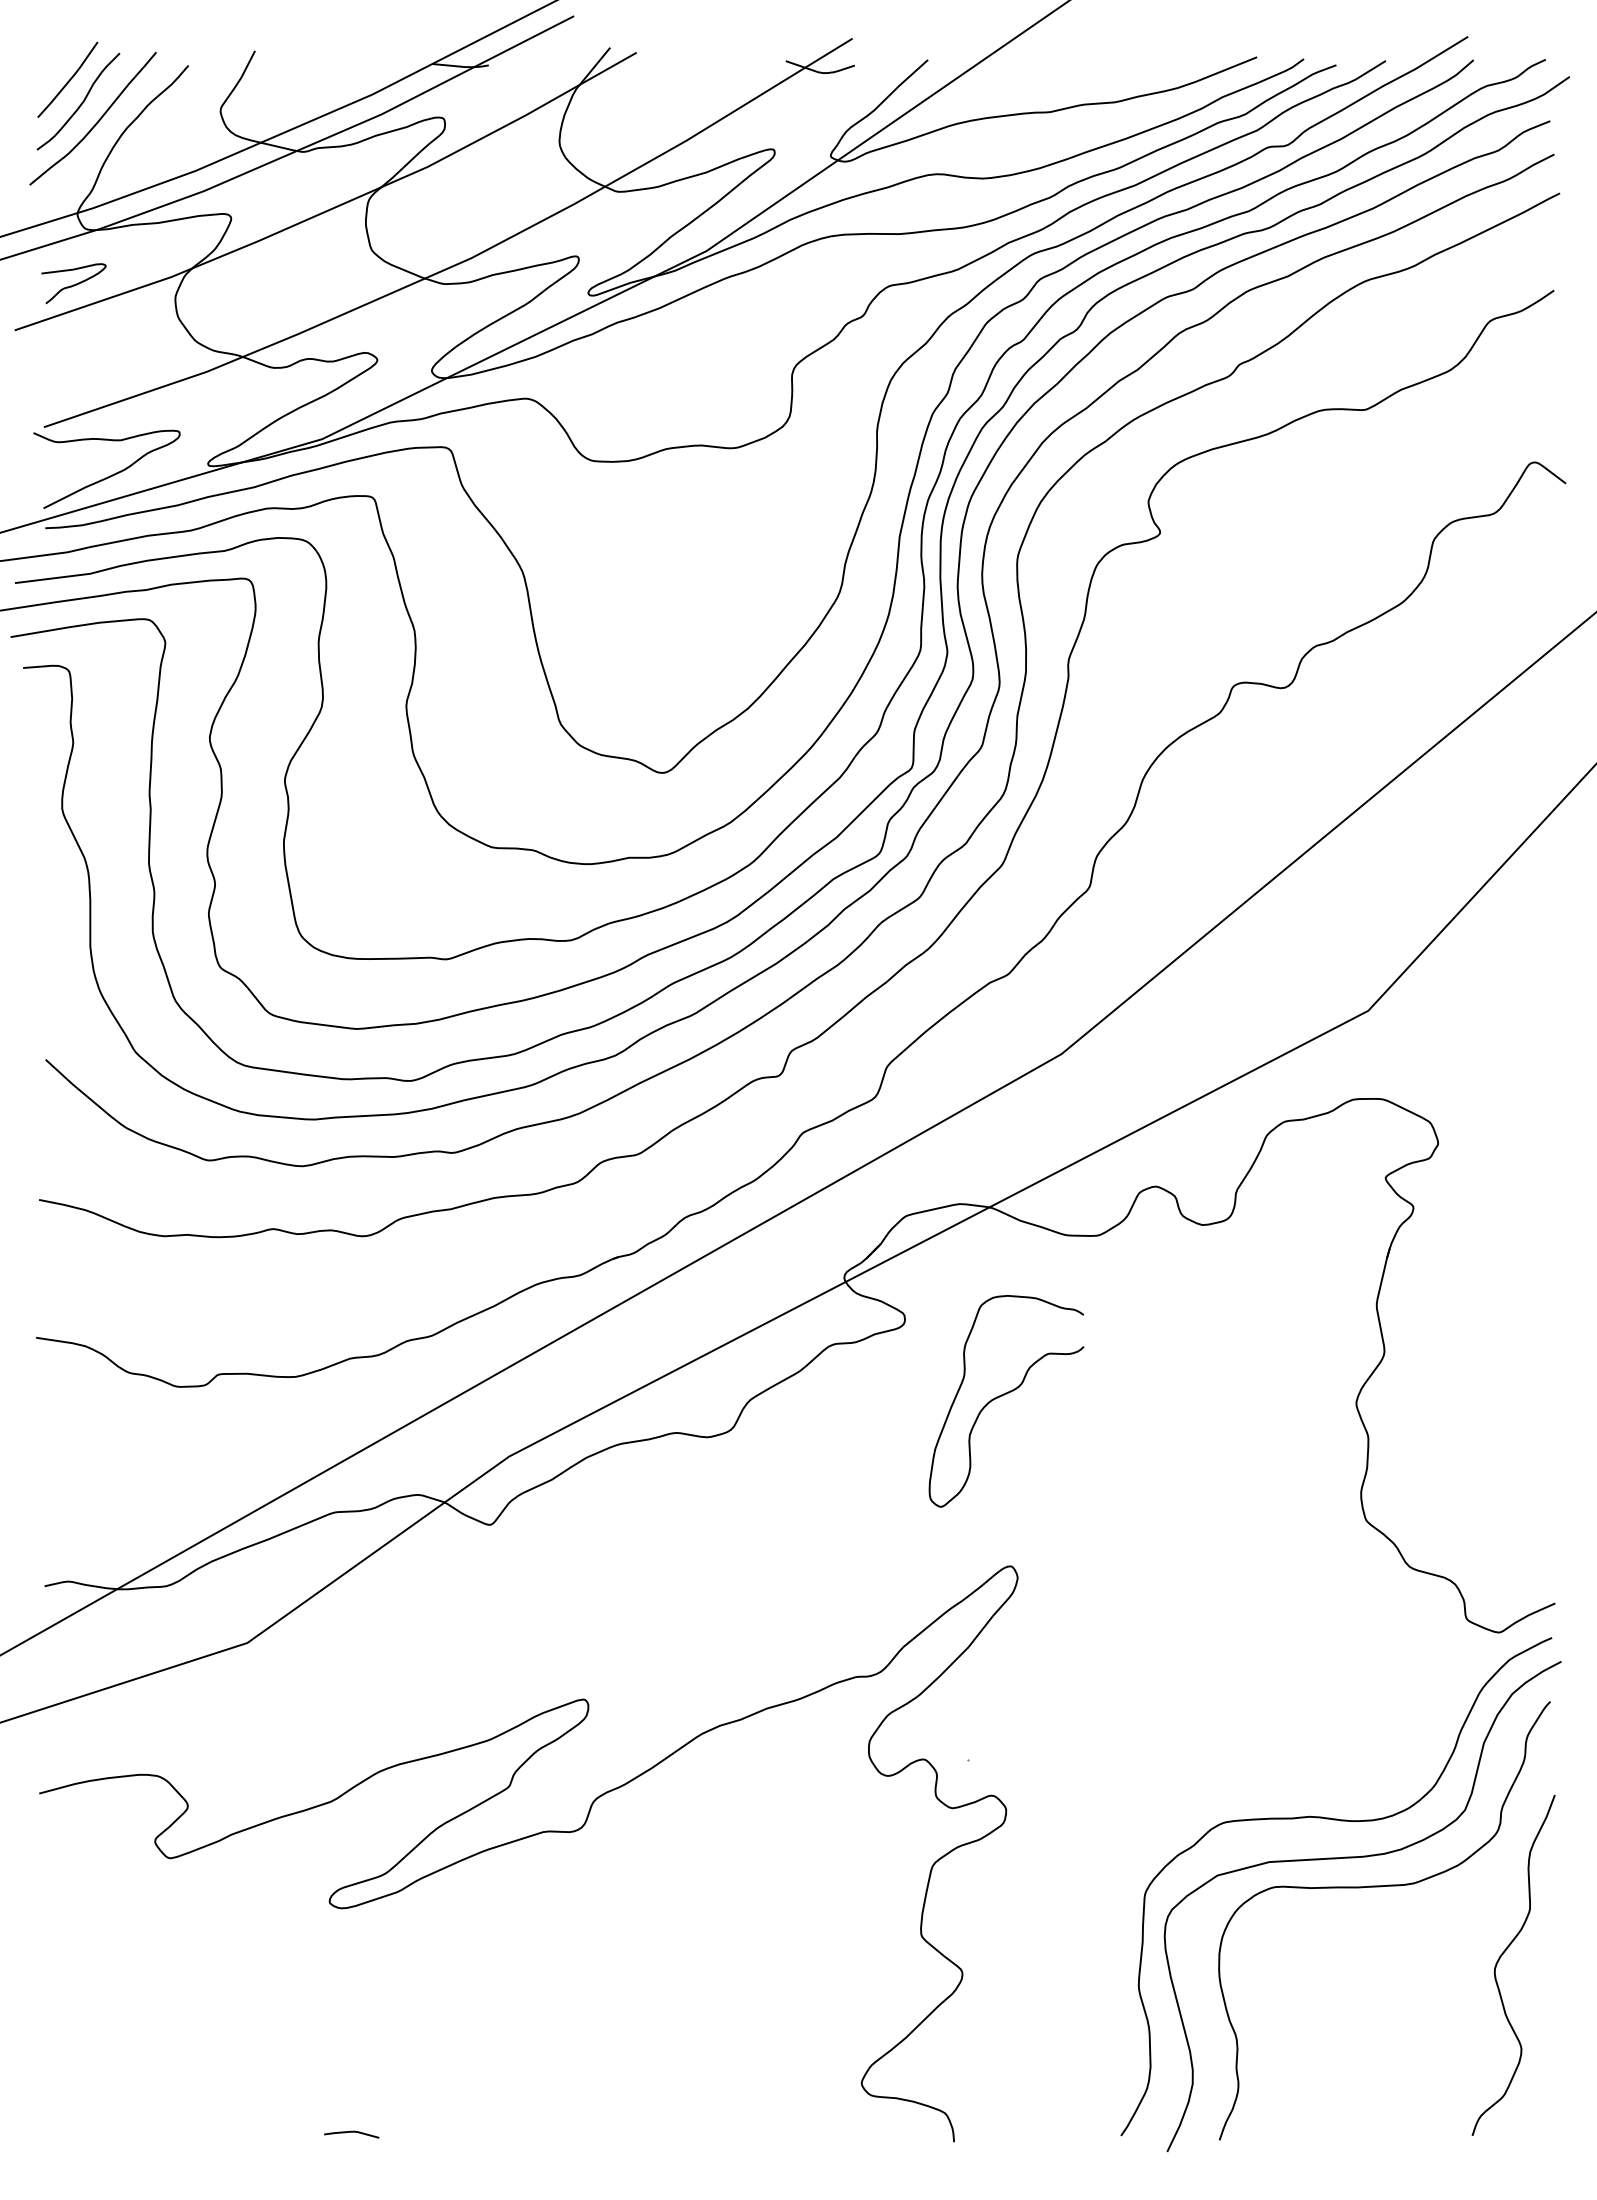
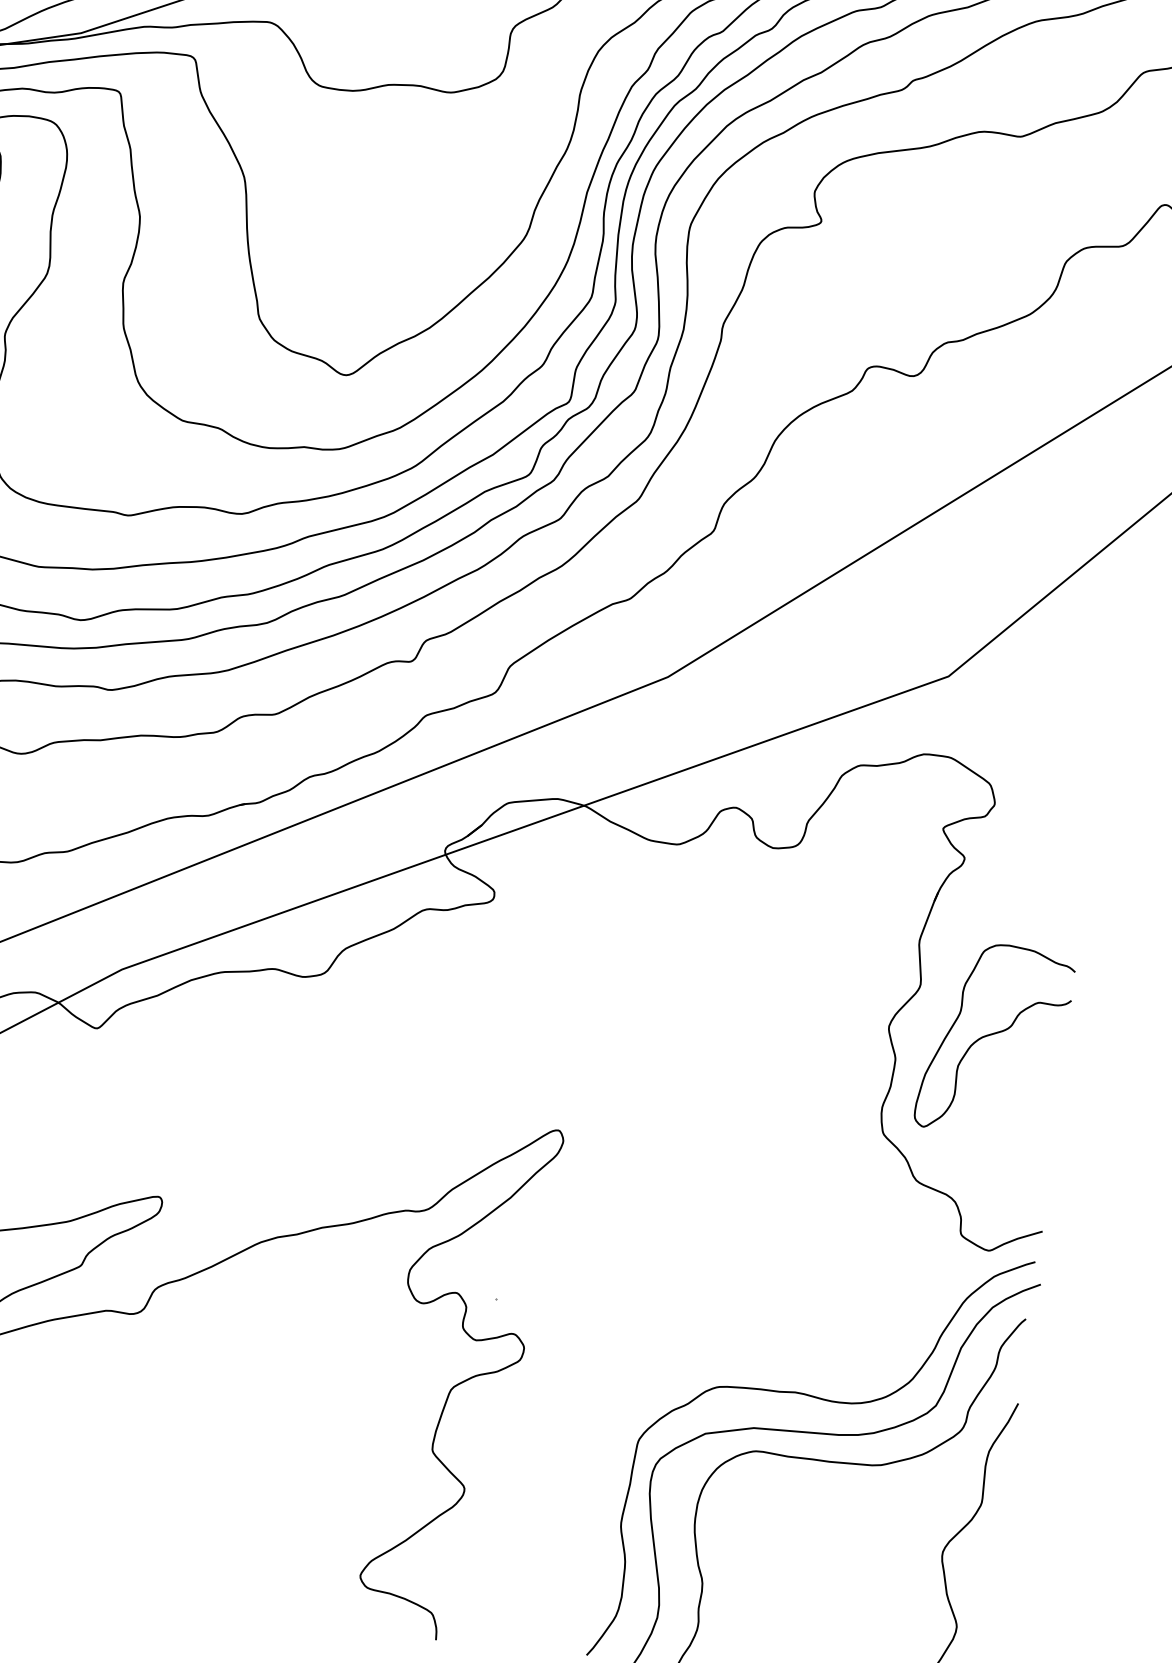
curve: (1004, 1395) -> (994, 1034), moved

